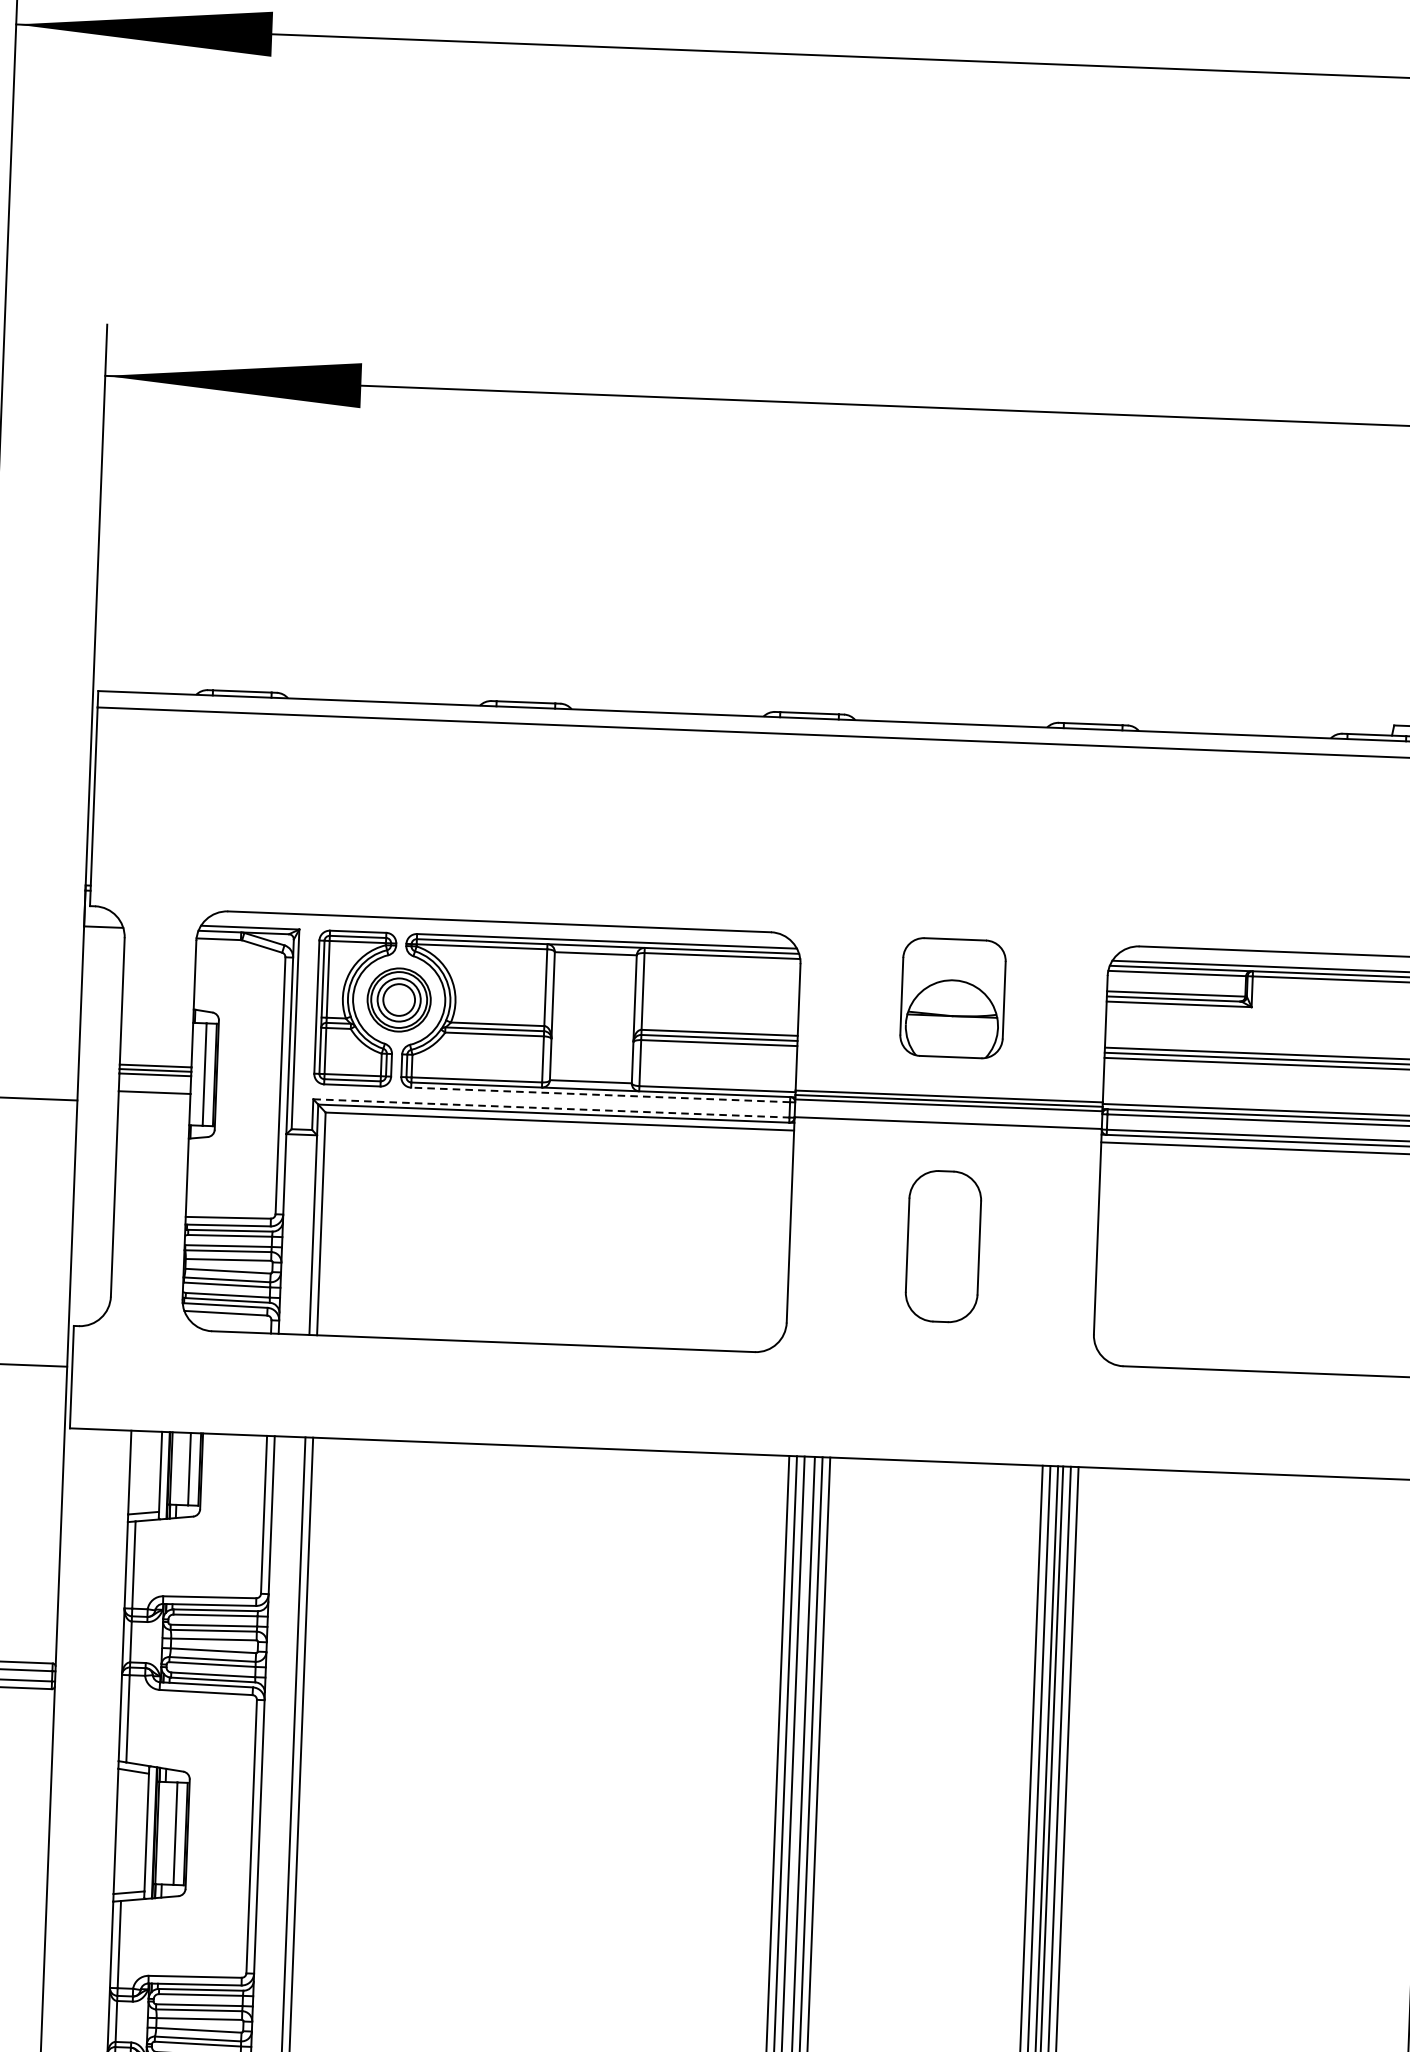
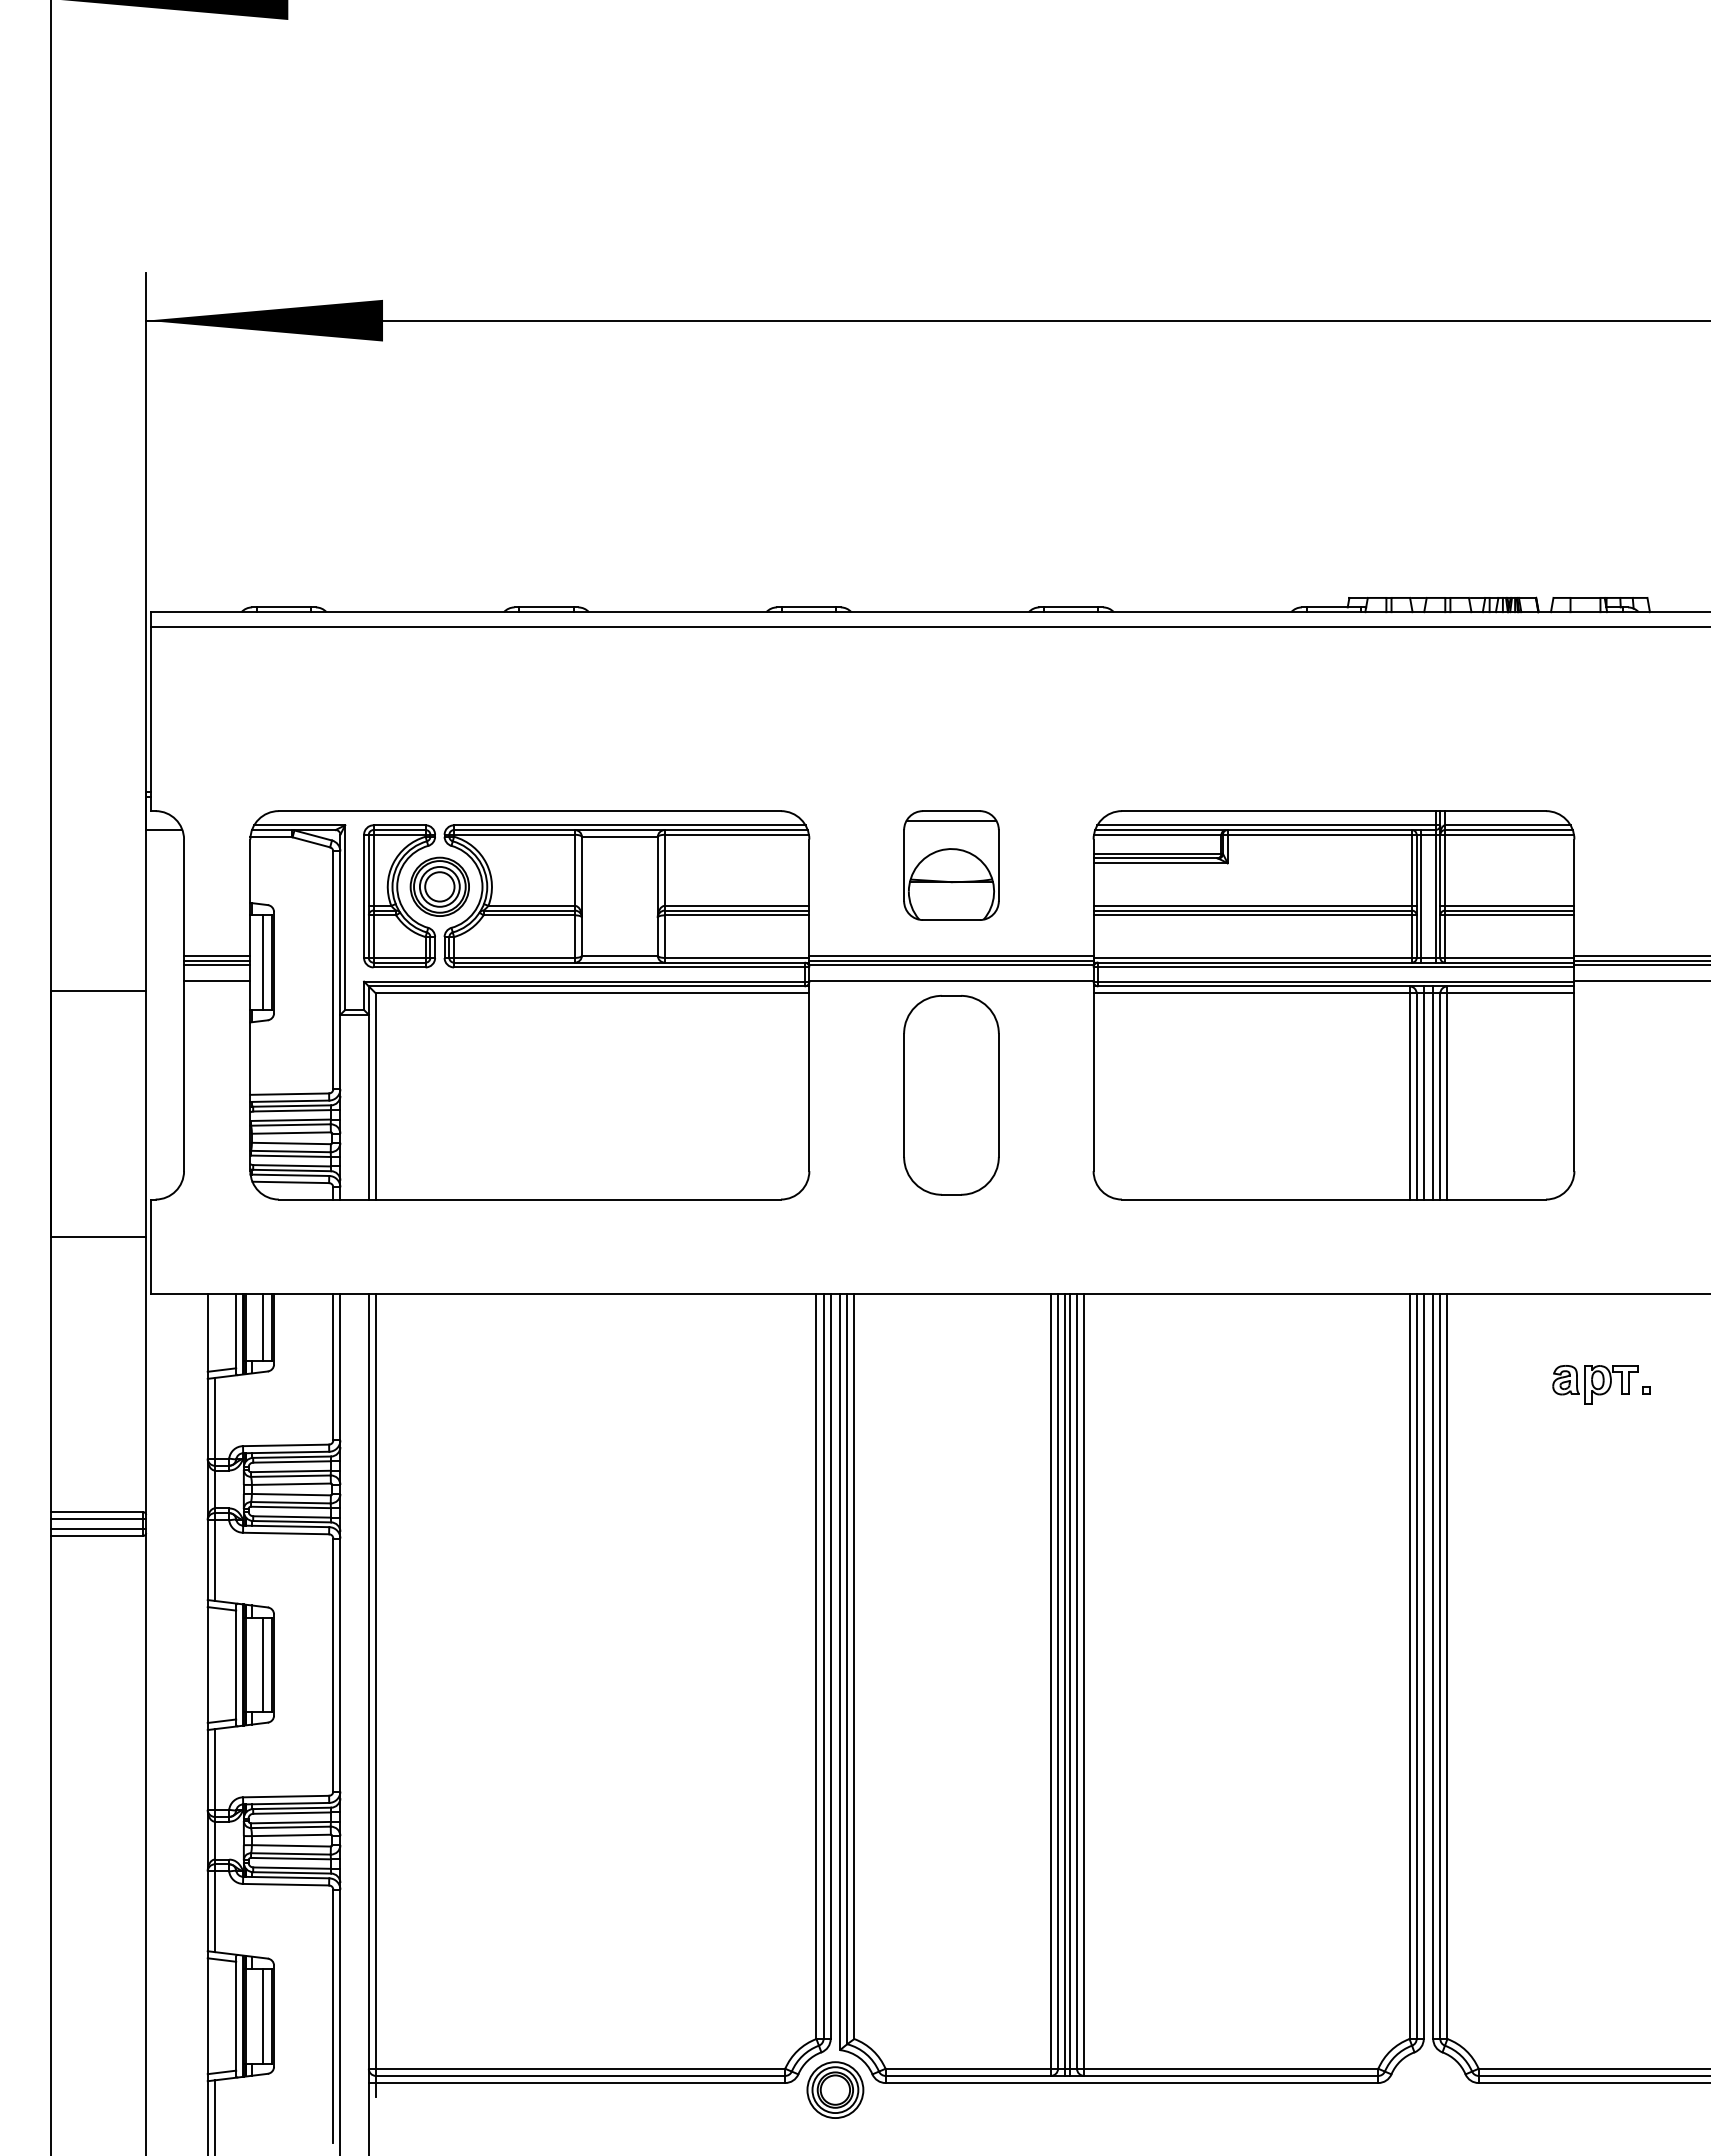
line: (954, 949) -> (951, 820), added
line: (599, 1094) -> (628, 967), dashed -> solid
line: (551, 1108) -> (584, 981), dashed -> solid
part: (943, 1246) -> (951, 1095), size x1.43

